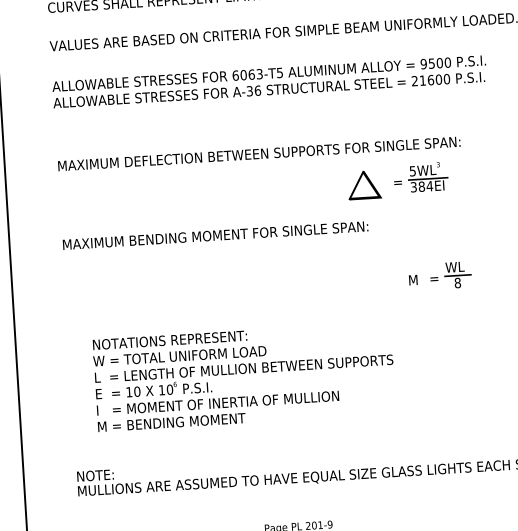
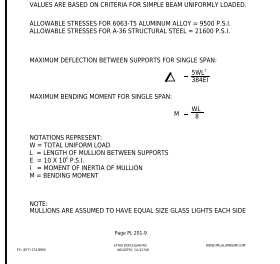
part: (361, 183) -> (169, 76), size x0.62
text: (438, 276) -> (188, 112), moved
text: (243, 377) -> (98, 156), moved

